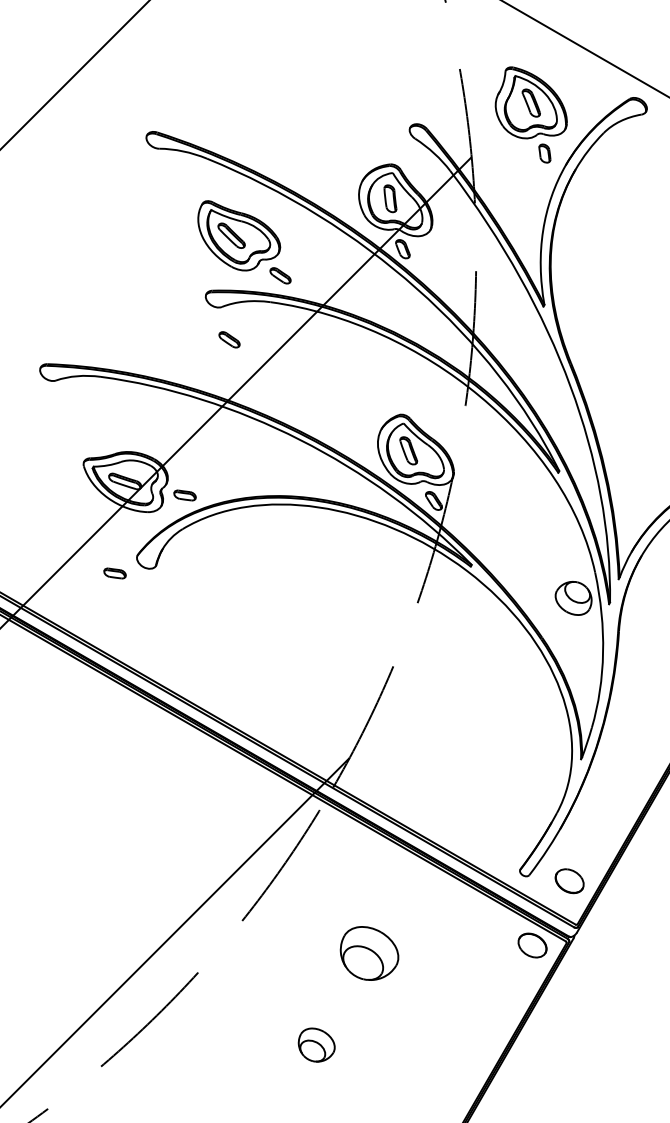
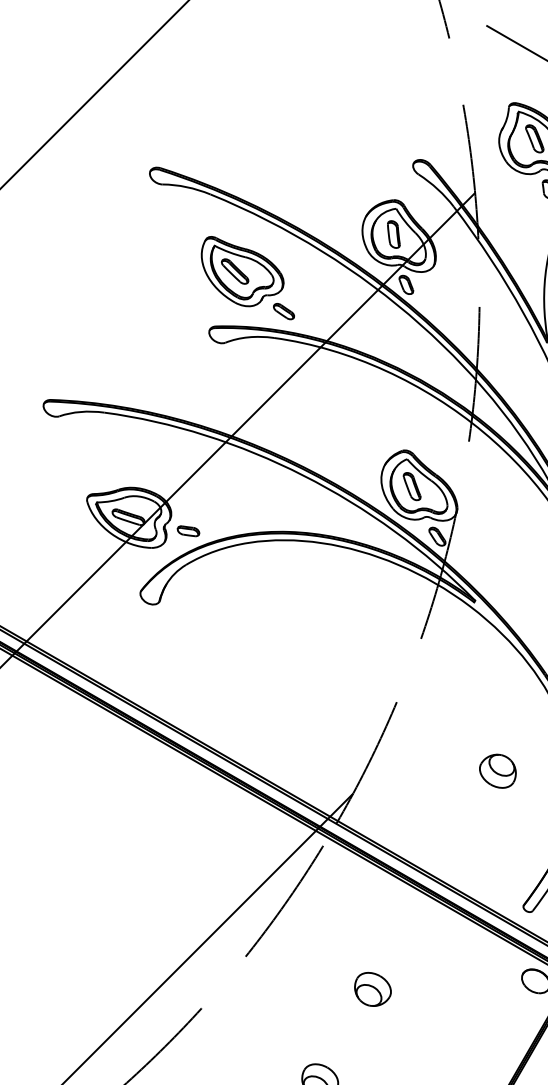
part: (229, 339) -> (232, 375), removed
part: (114, 573) -> (117, 609), removed
part: (494, 735) -> (497, 771), added
part: (369, 953) -> (372, 989), size x0.62

